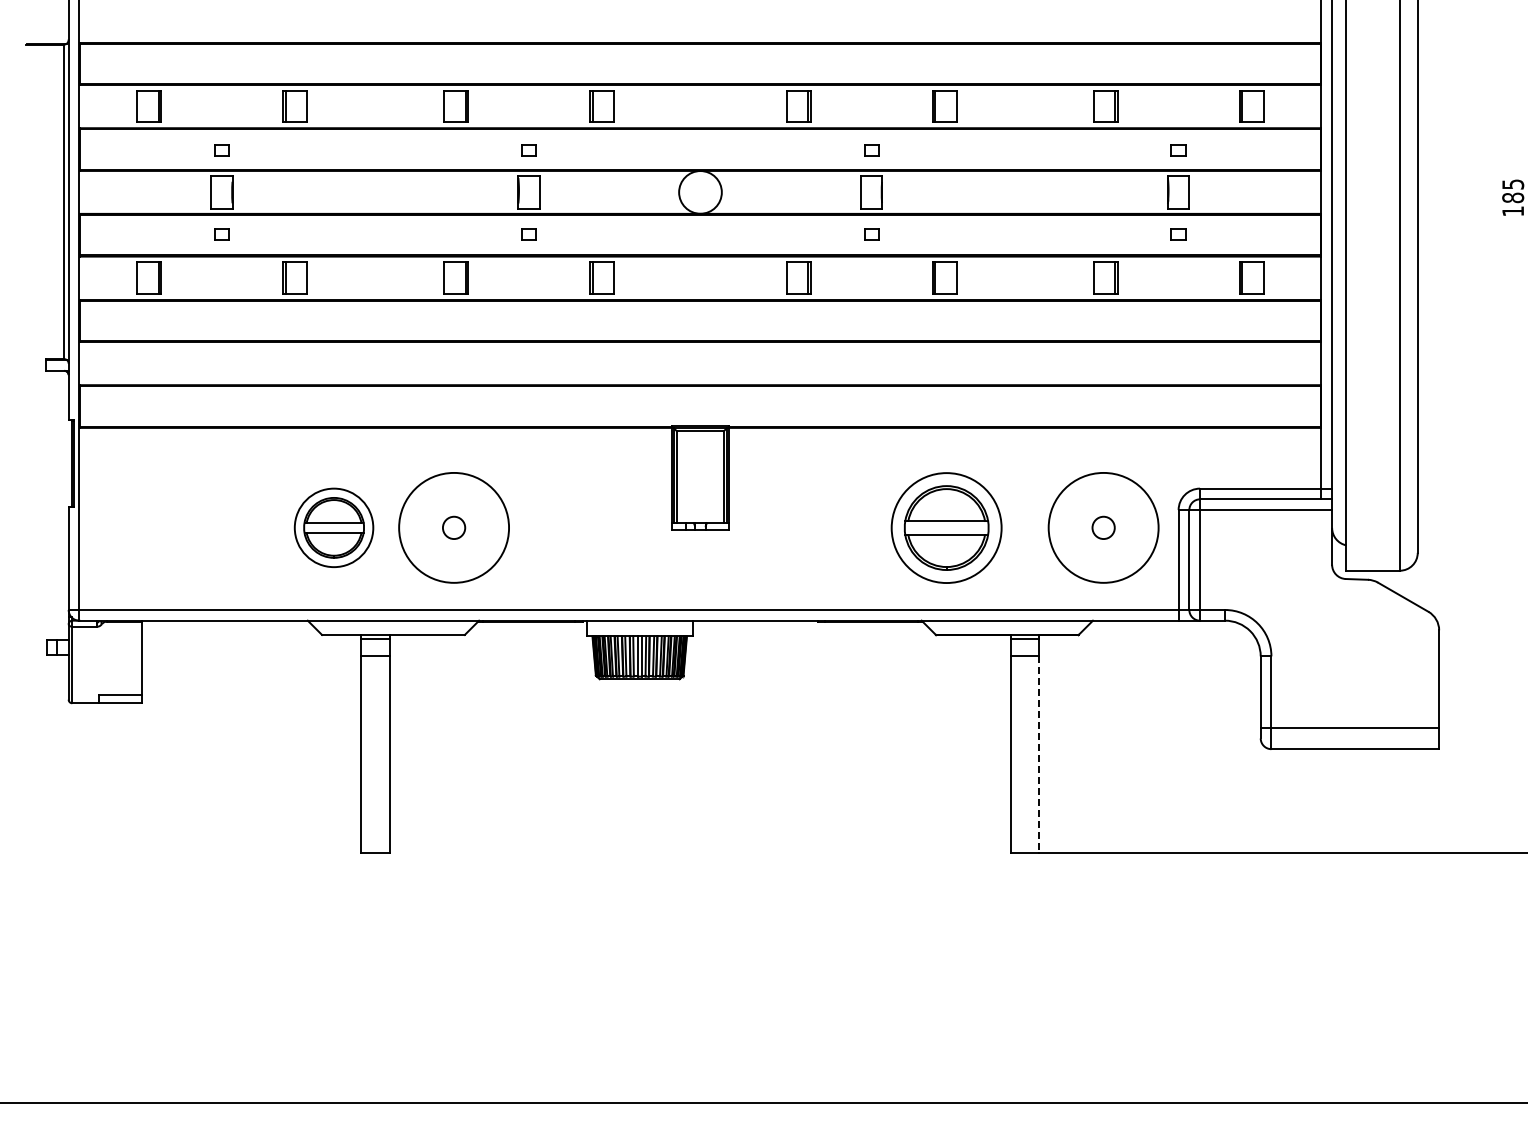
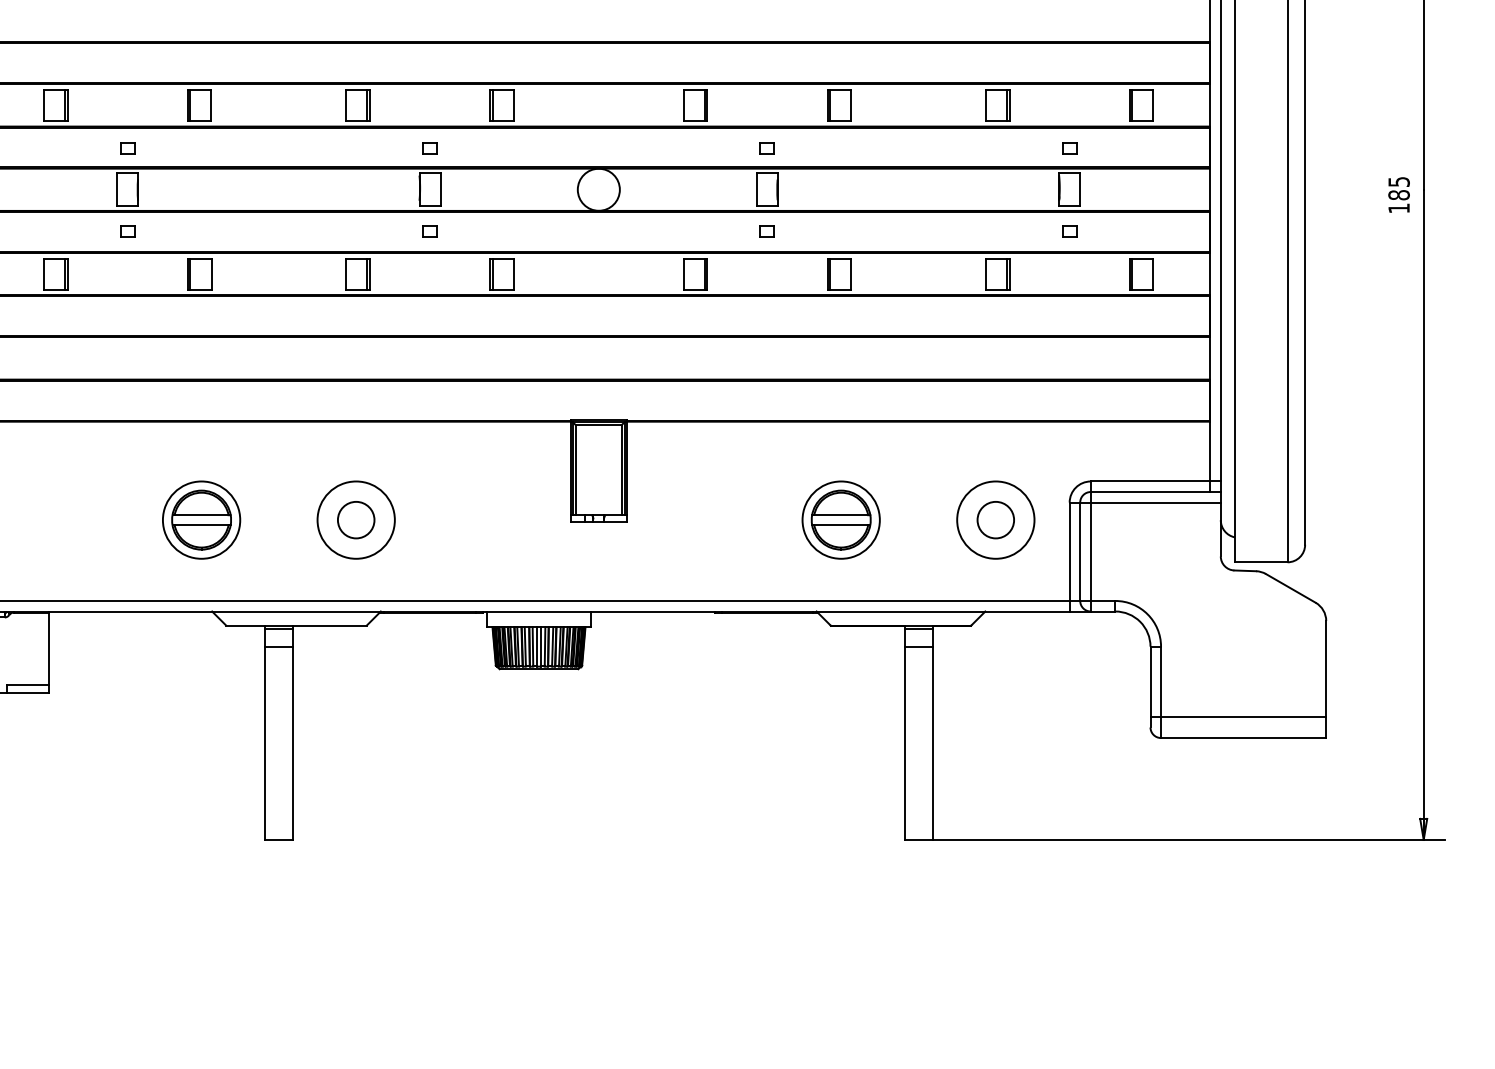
part: (333, 527) -> (201, 519), moved
circle: (453, 527) -> (355, 519), size x0.71
circle: (453, 527) -> (355, 519), size x1.67
part: (946, 527) -> (841, 519), size x0.71
circle: (1103, 527) -> (995, 519), size x0.71
circle: (1103, 527) -> (995, 519), size x1.67
line: (1039, 755) -> (932, 744), dashed -> solid

